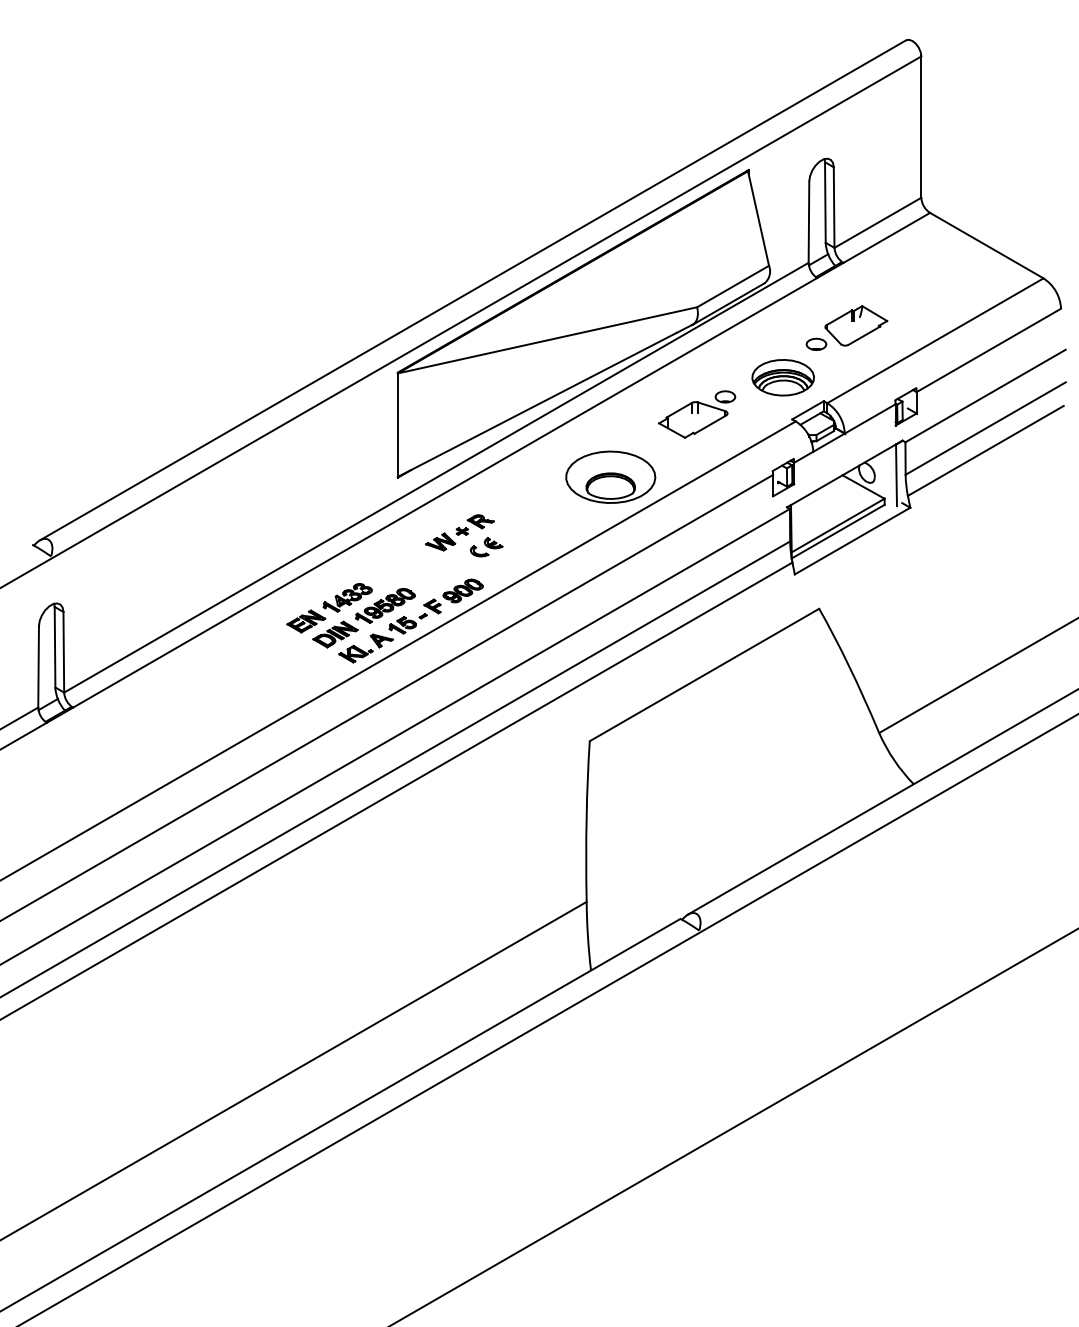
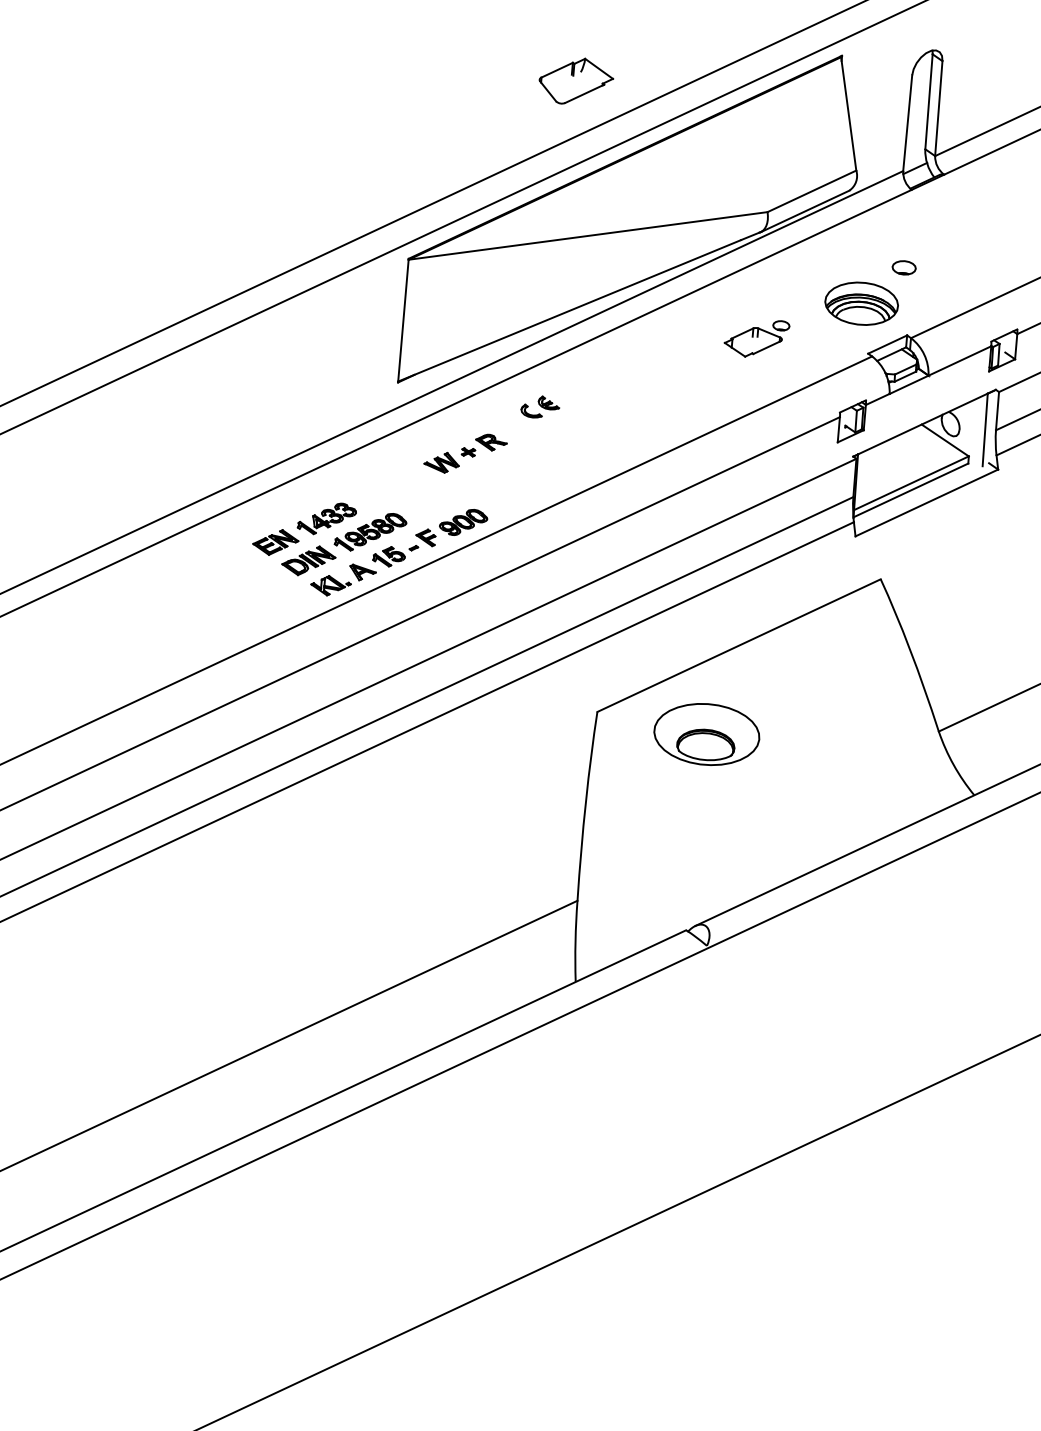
part: (856, 325) -> (576, 81), moved
part: (697, 414) -> (757, 338), size x0.7
part: (610, 476) -> (706, 733), moved
part: (486, 547) -> (540, 407), moved

